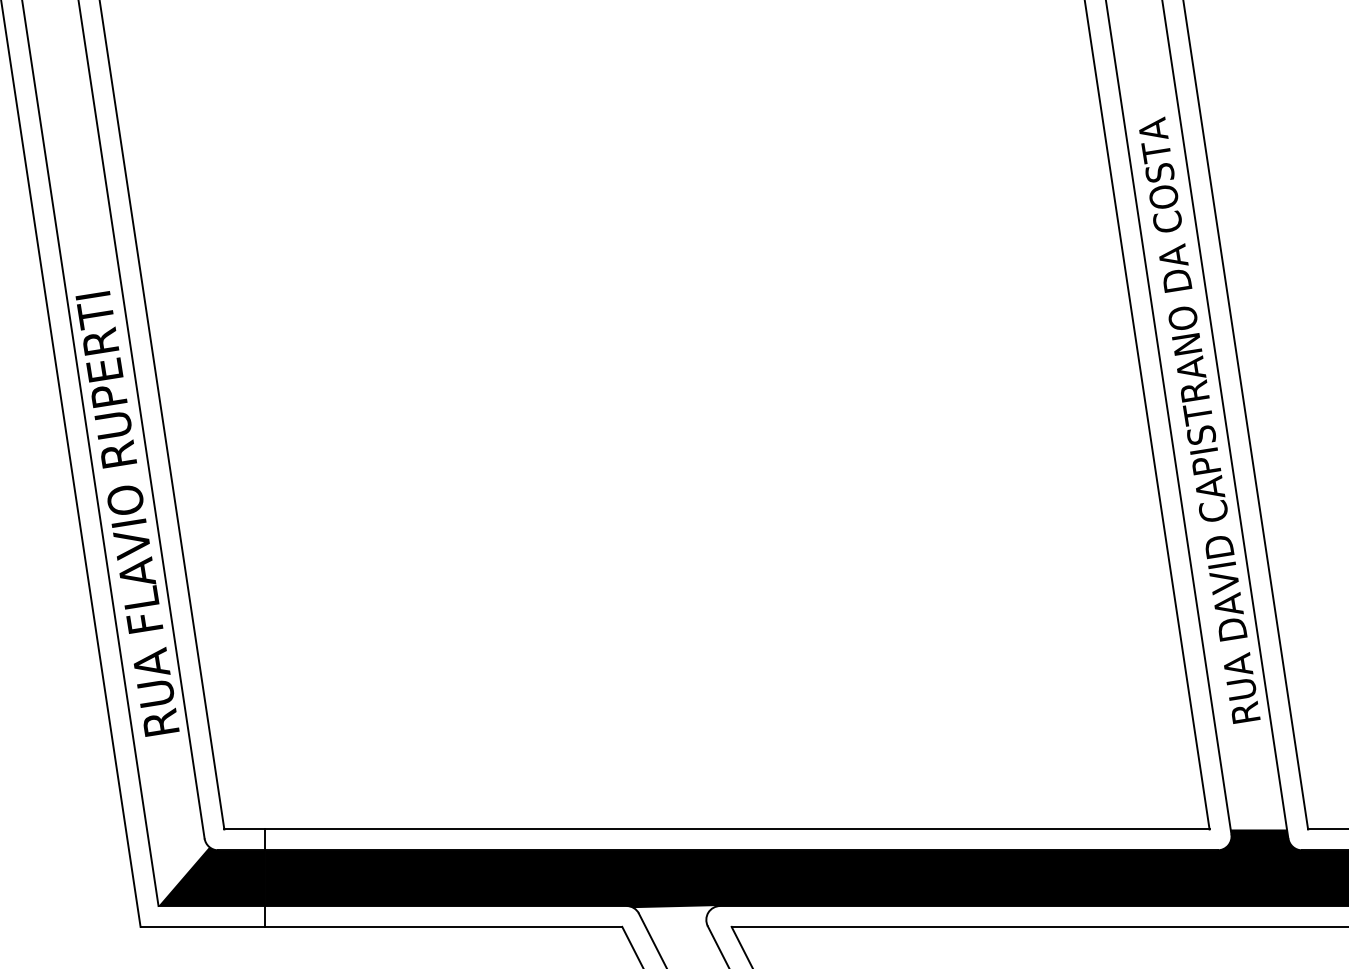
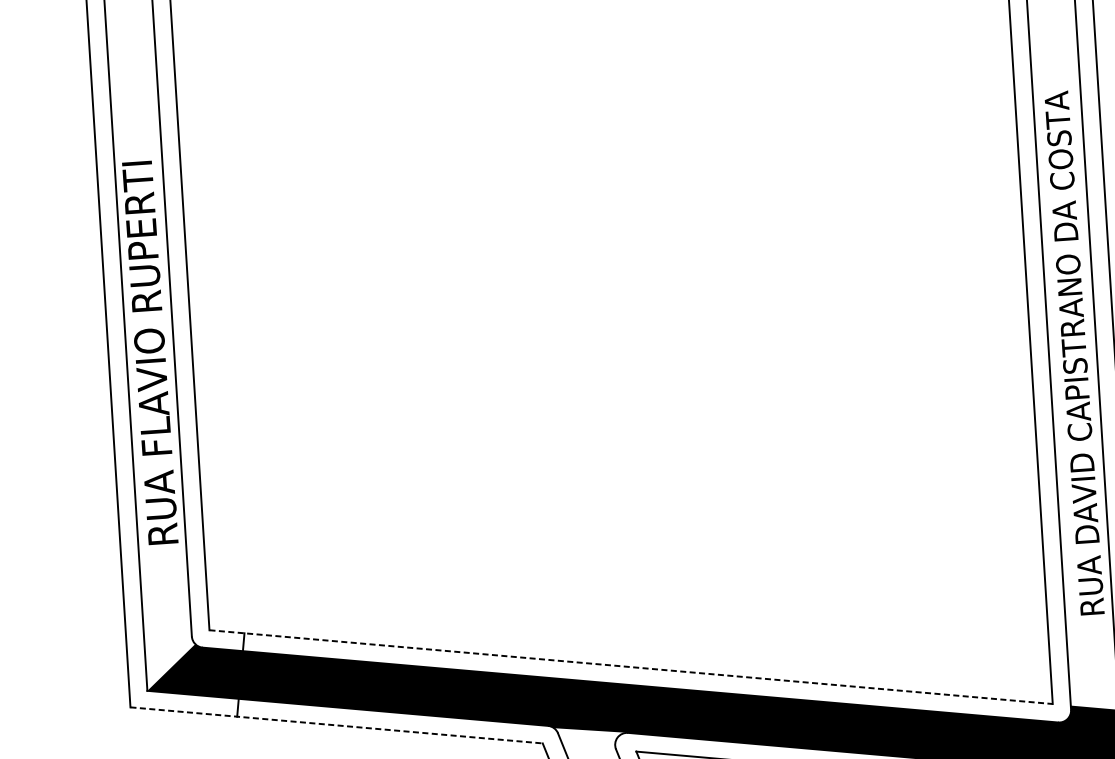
line: (716, 829) -> (630, 667), solid -> dashed
line: (381, 926) -> (336, 725), solid -> dashed

